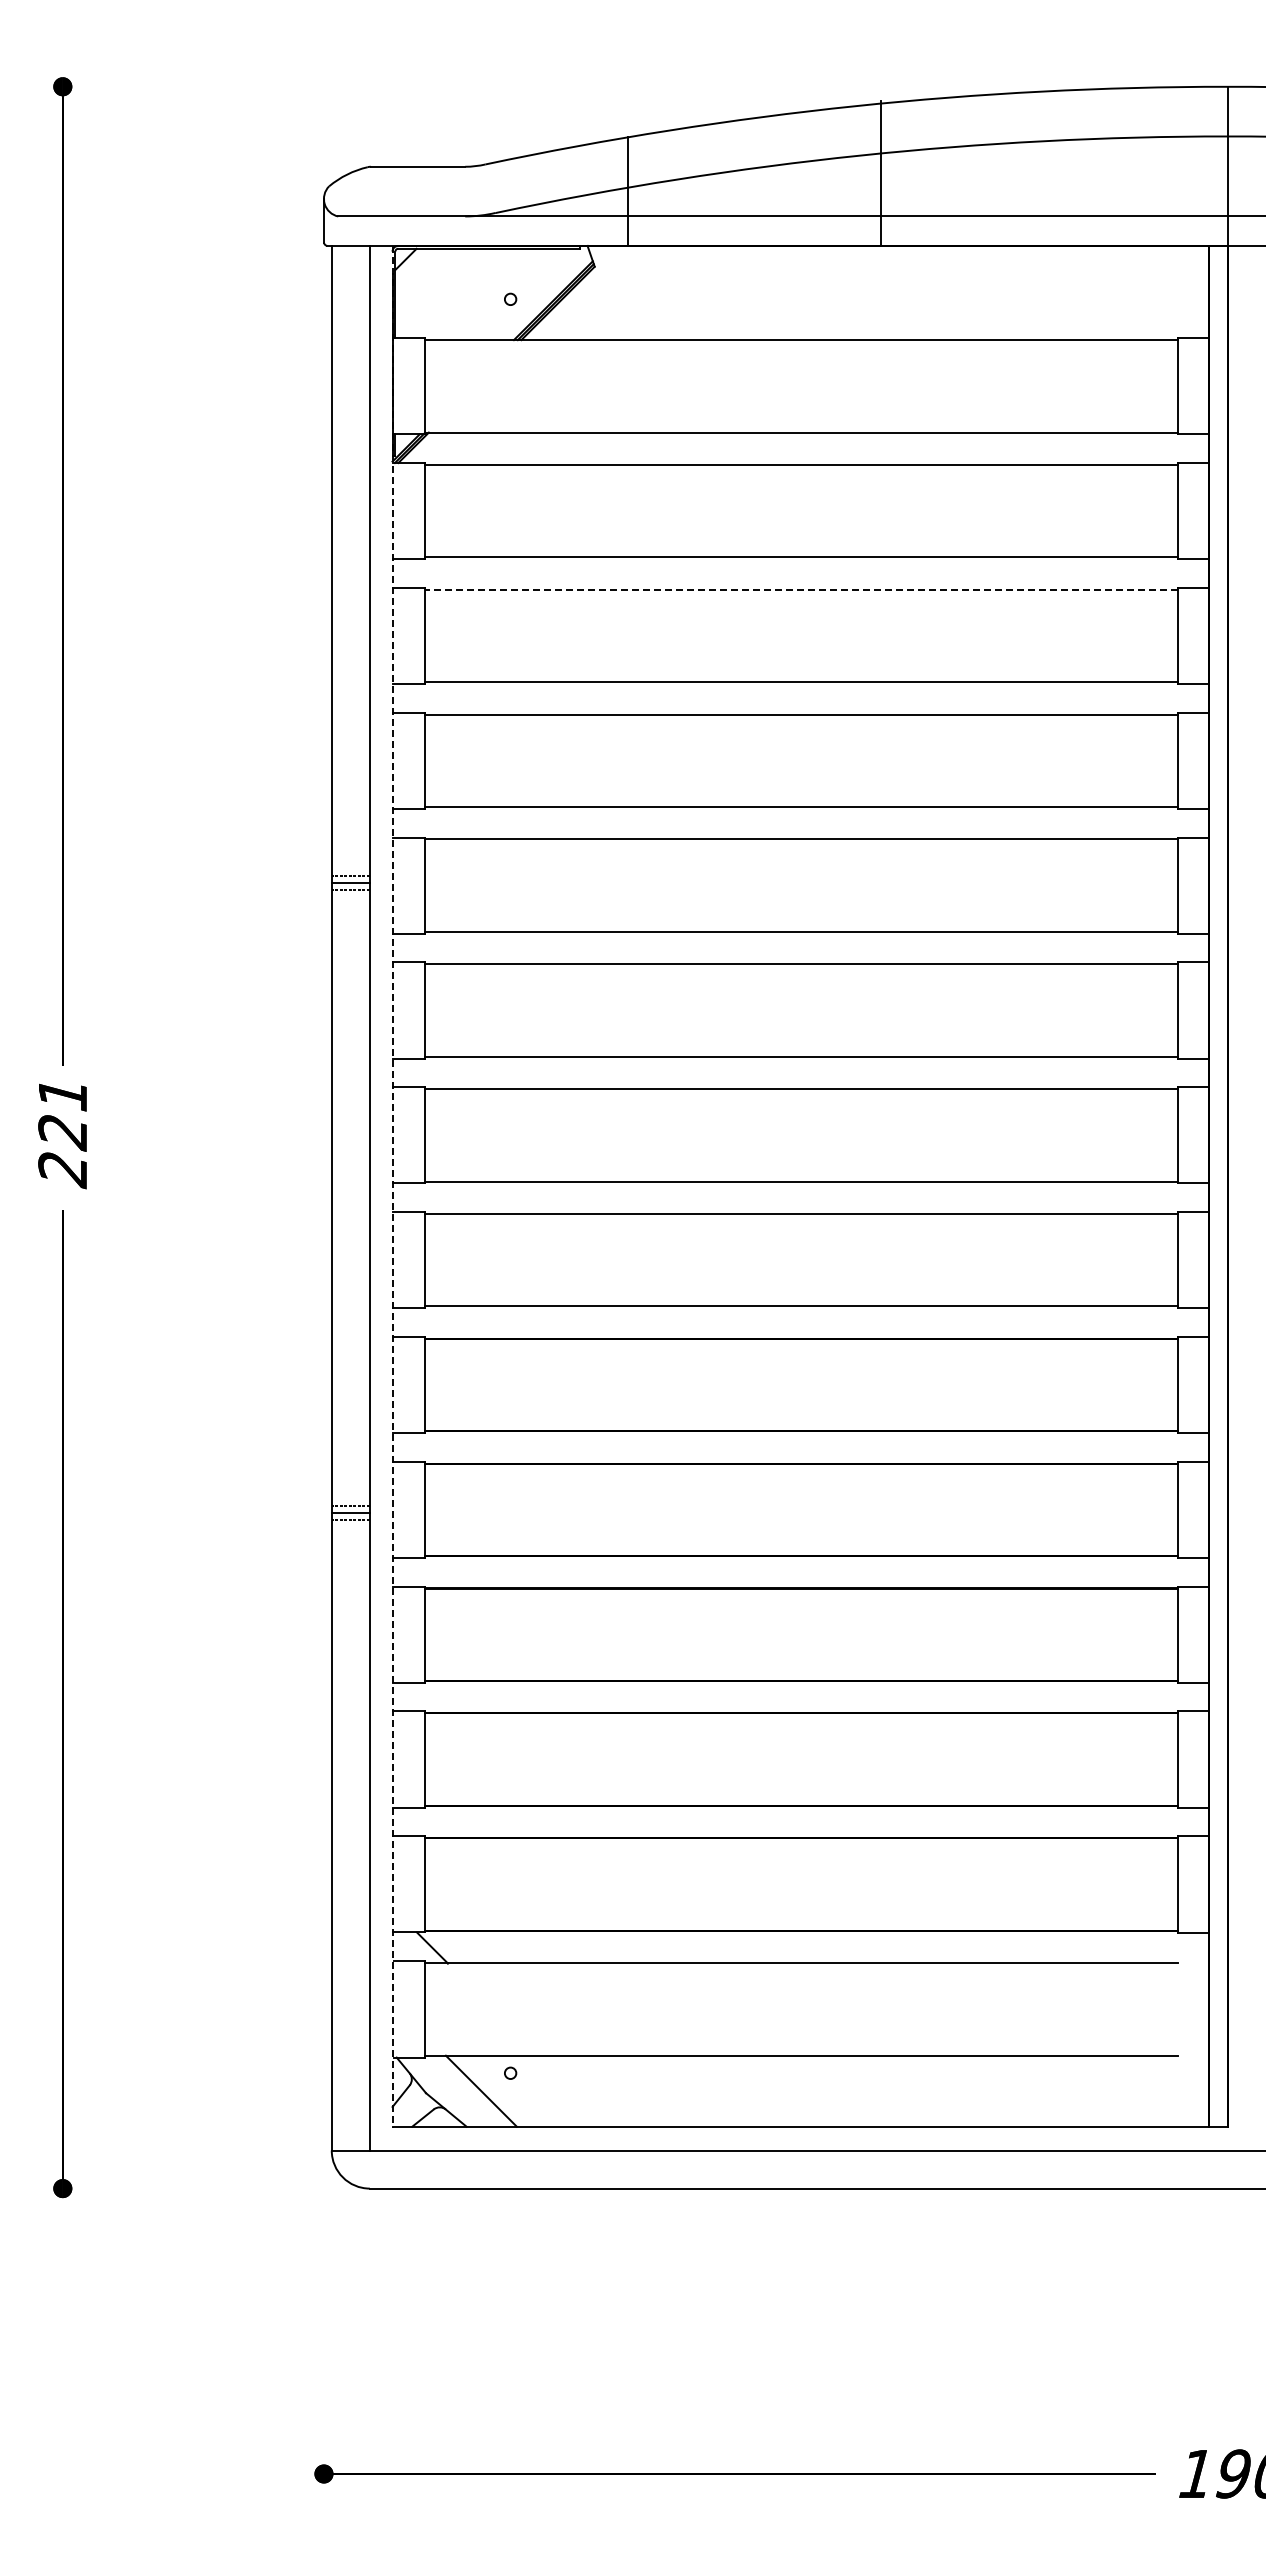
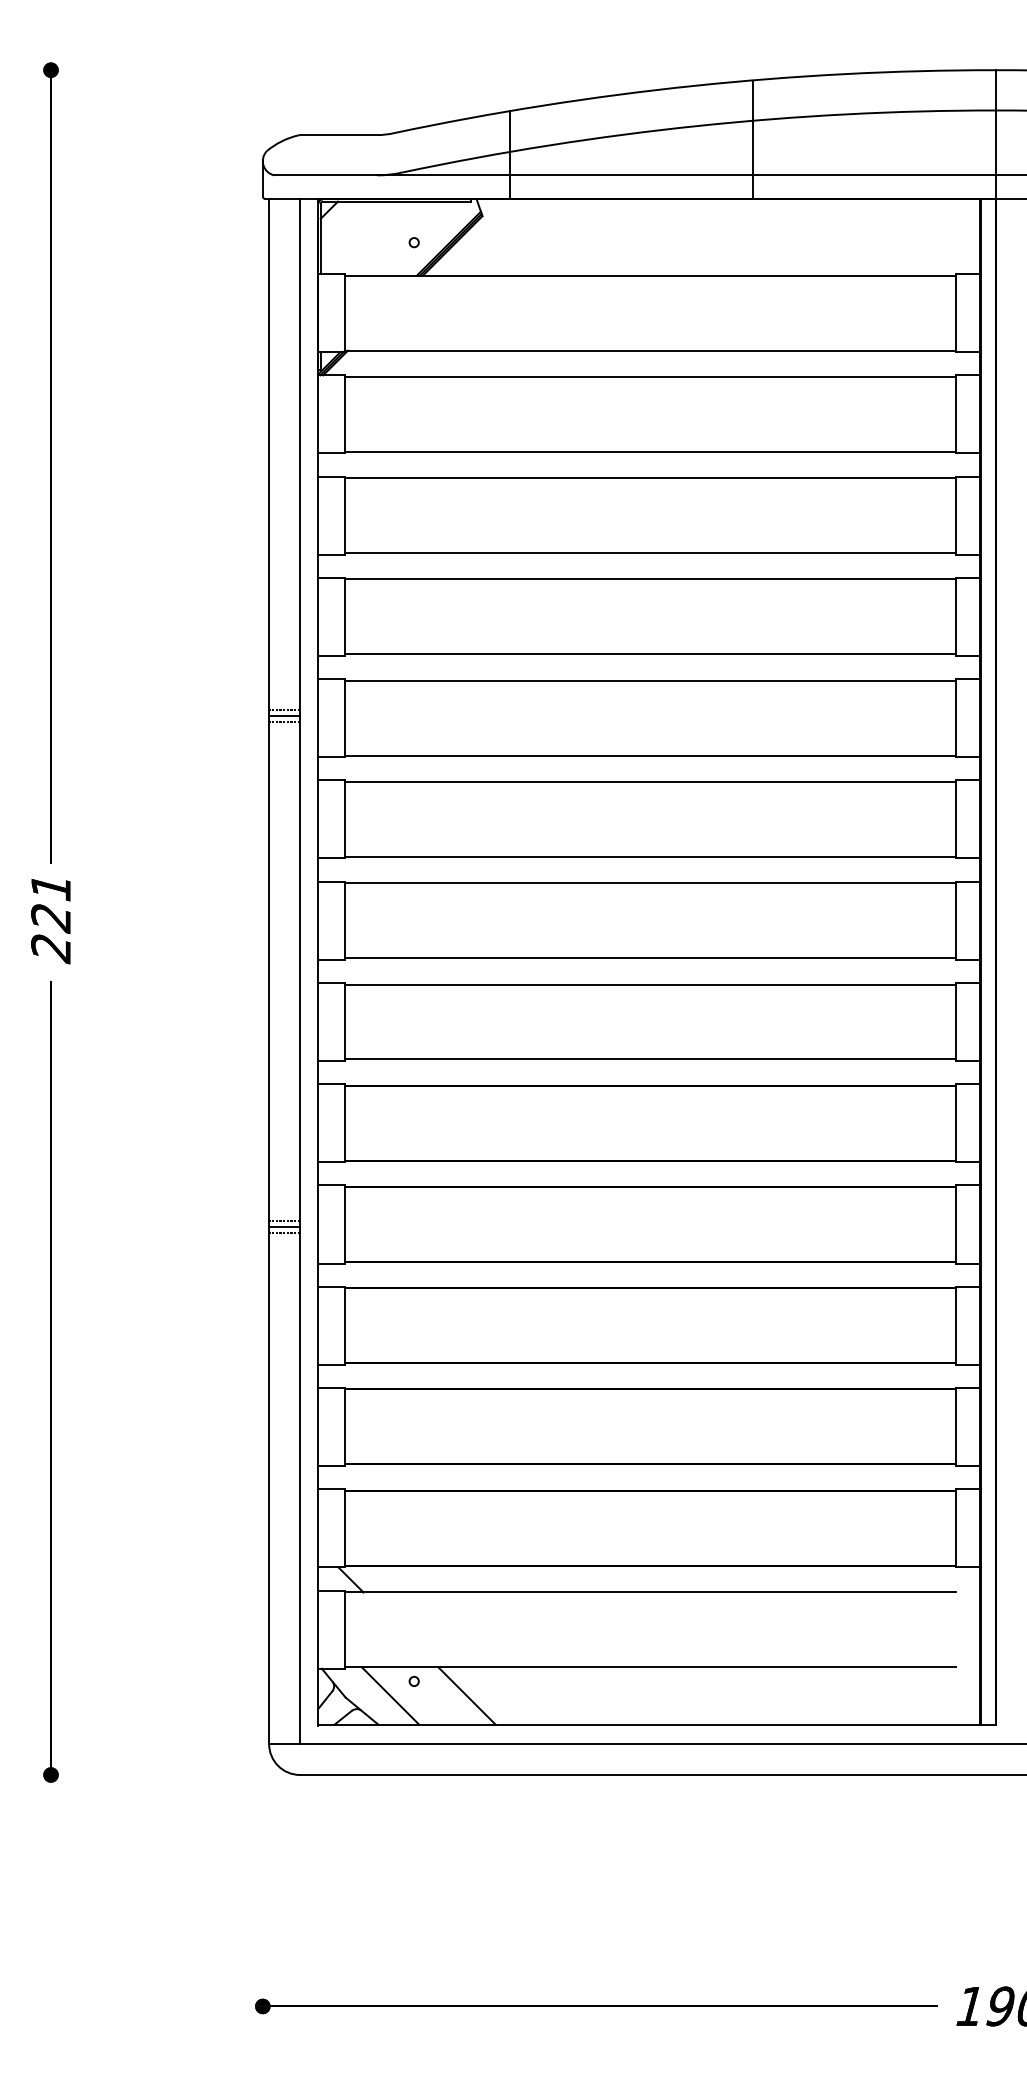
line: (881, 172) -> (753, 139), moved
line: (801, 589) -> (650, 477), dashed -> solid
line: (392, 1187) -> (318, 962), dashed -> solid
line: (575, 2090) -> (466, 1695), added

